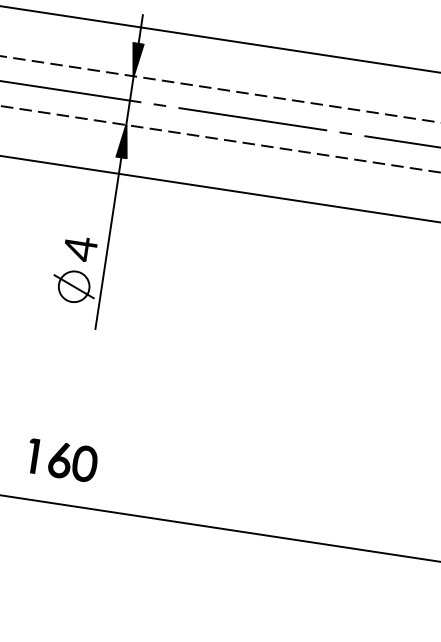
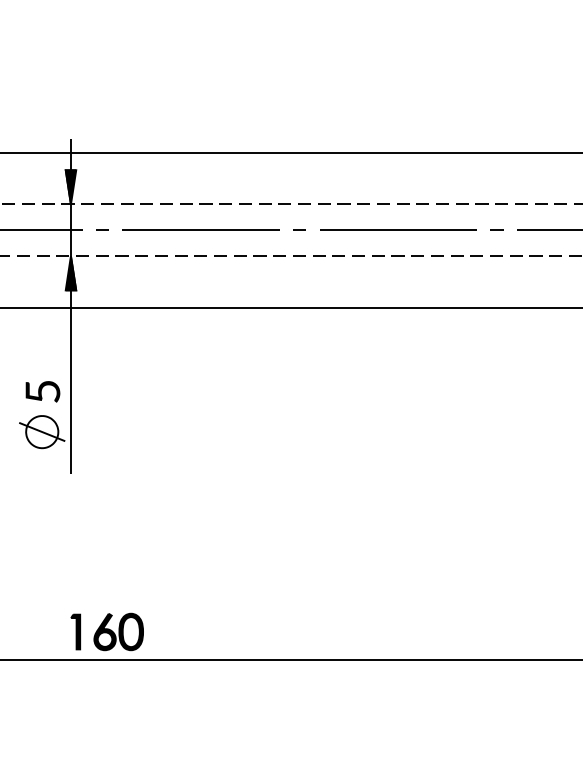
text: (80, 248) -> (42, 391), 4 -> 5
part: (61, 459) -> (106, 631), moved

